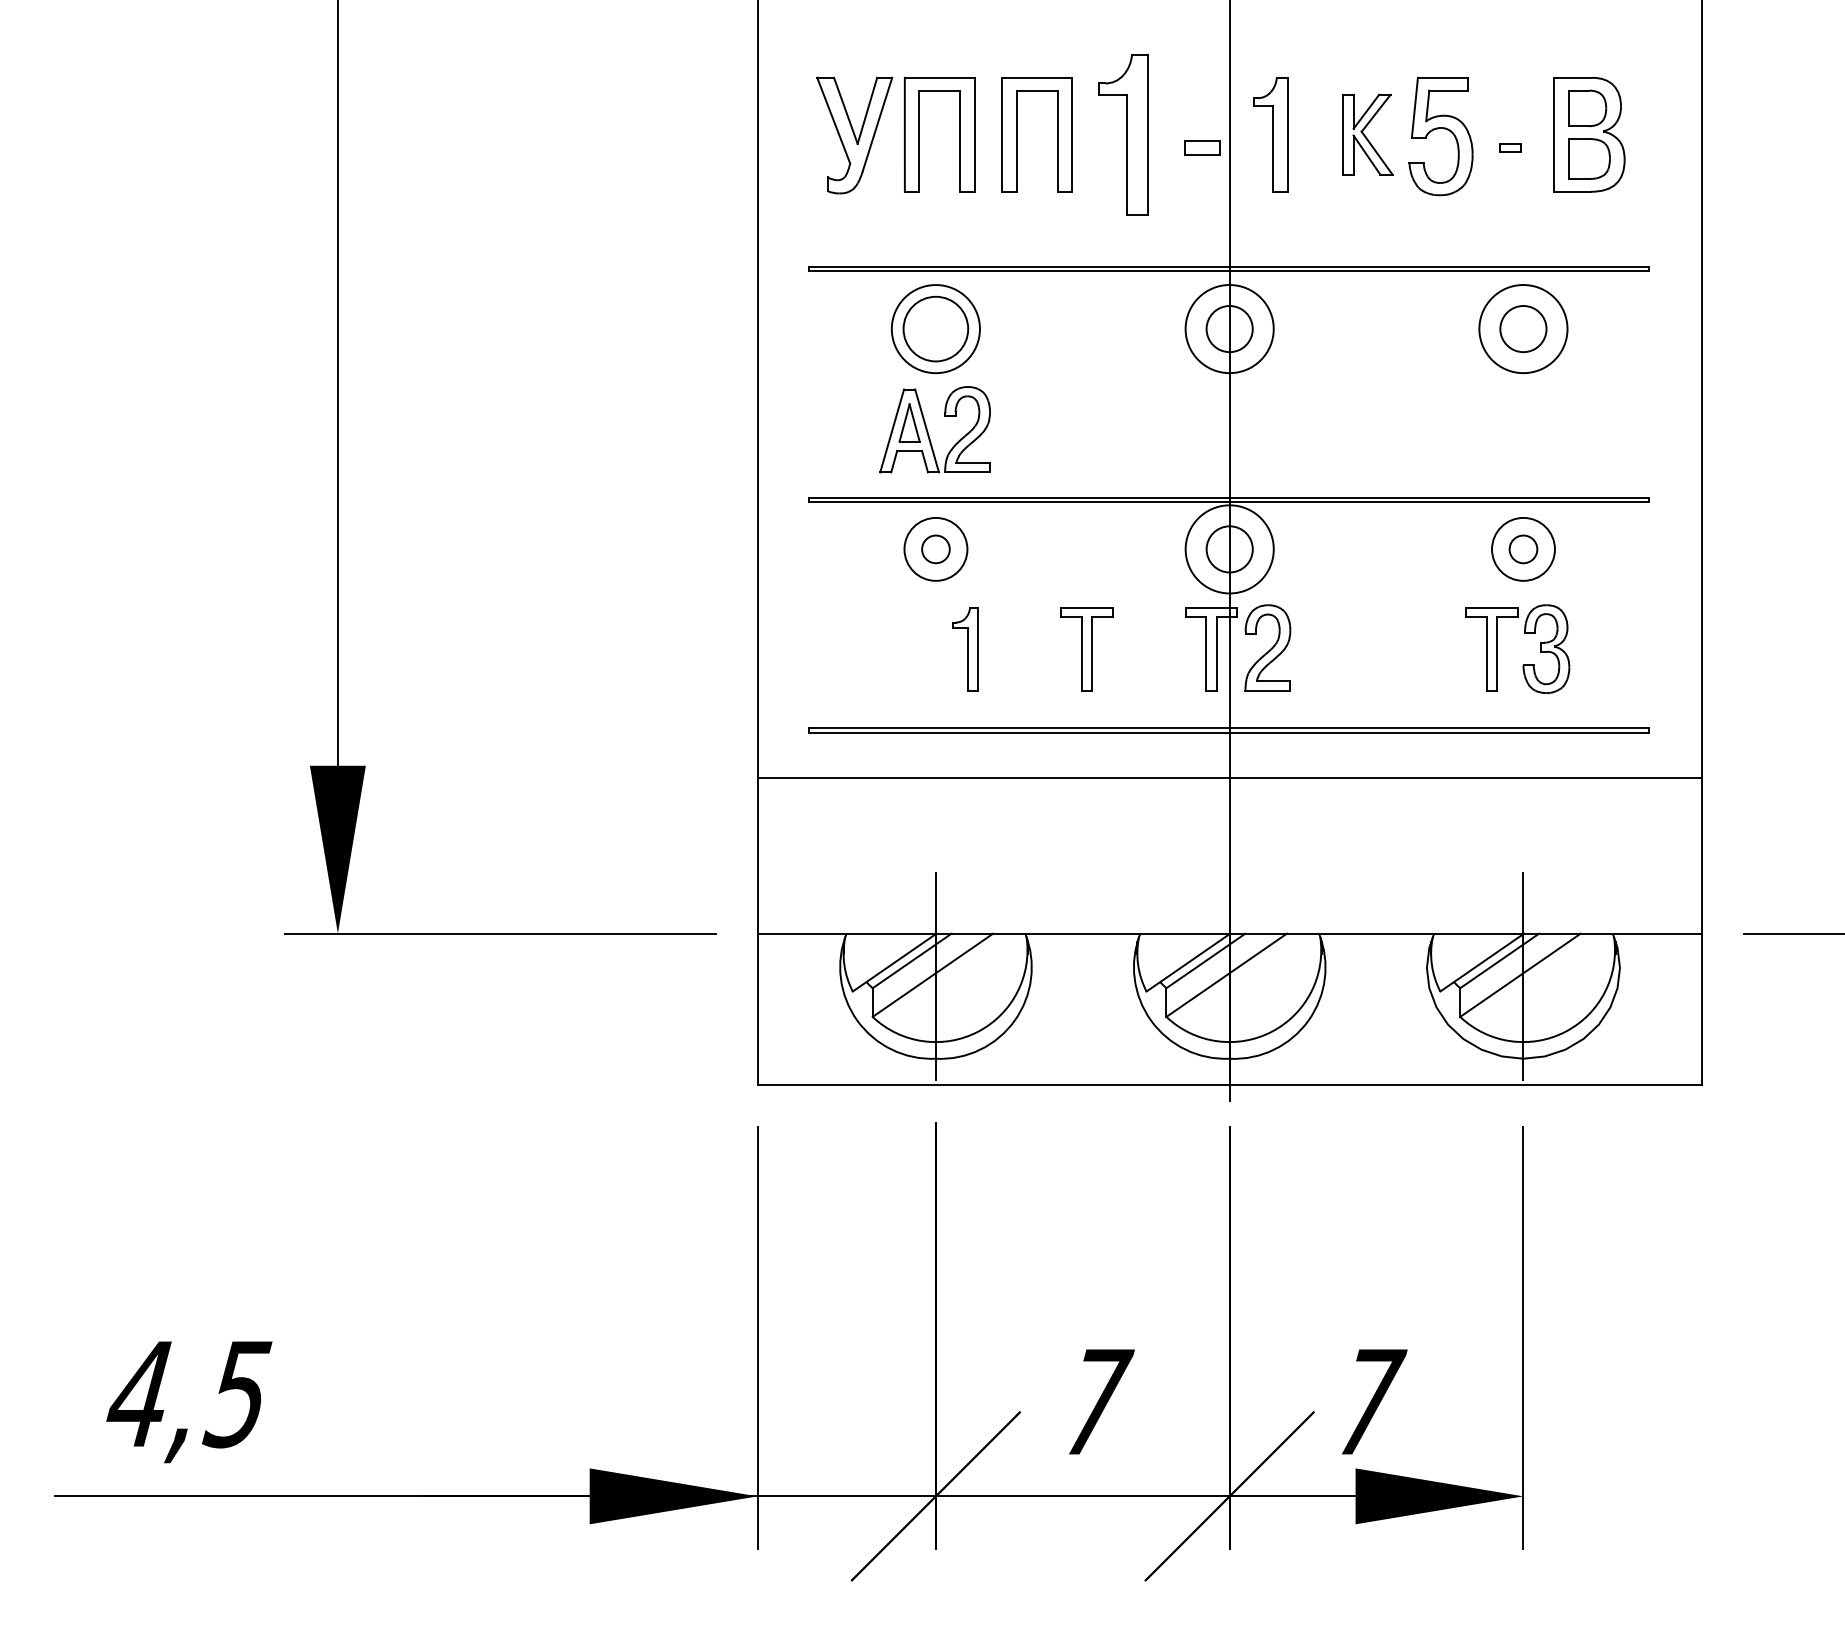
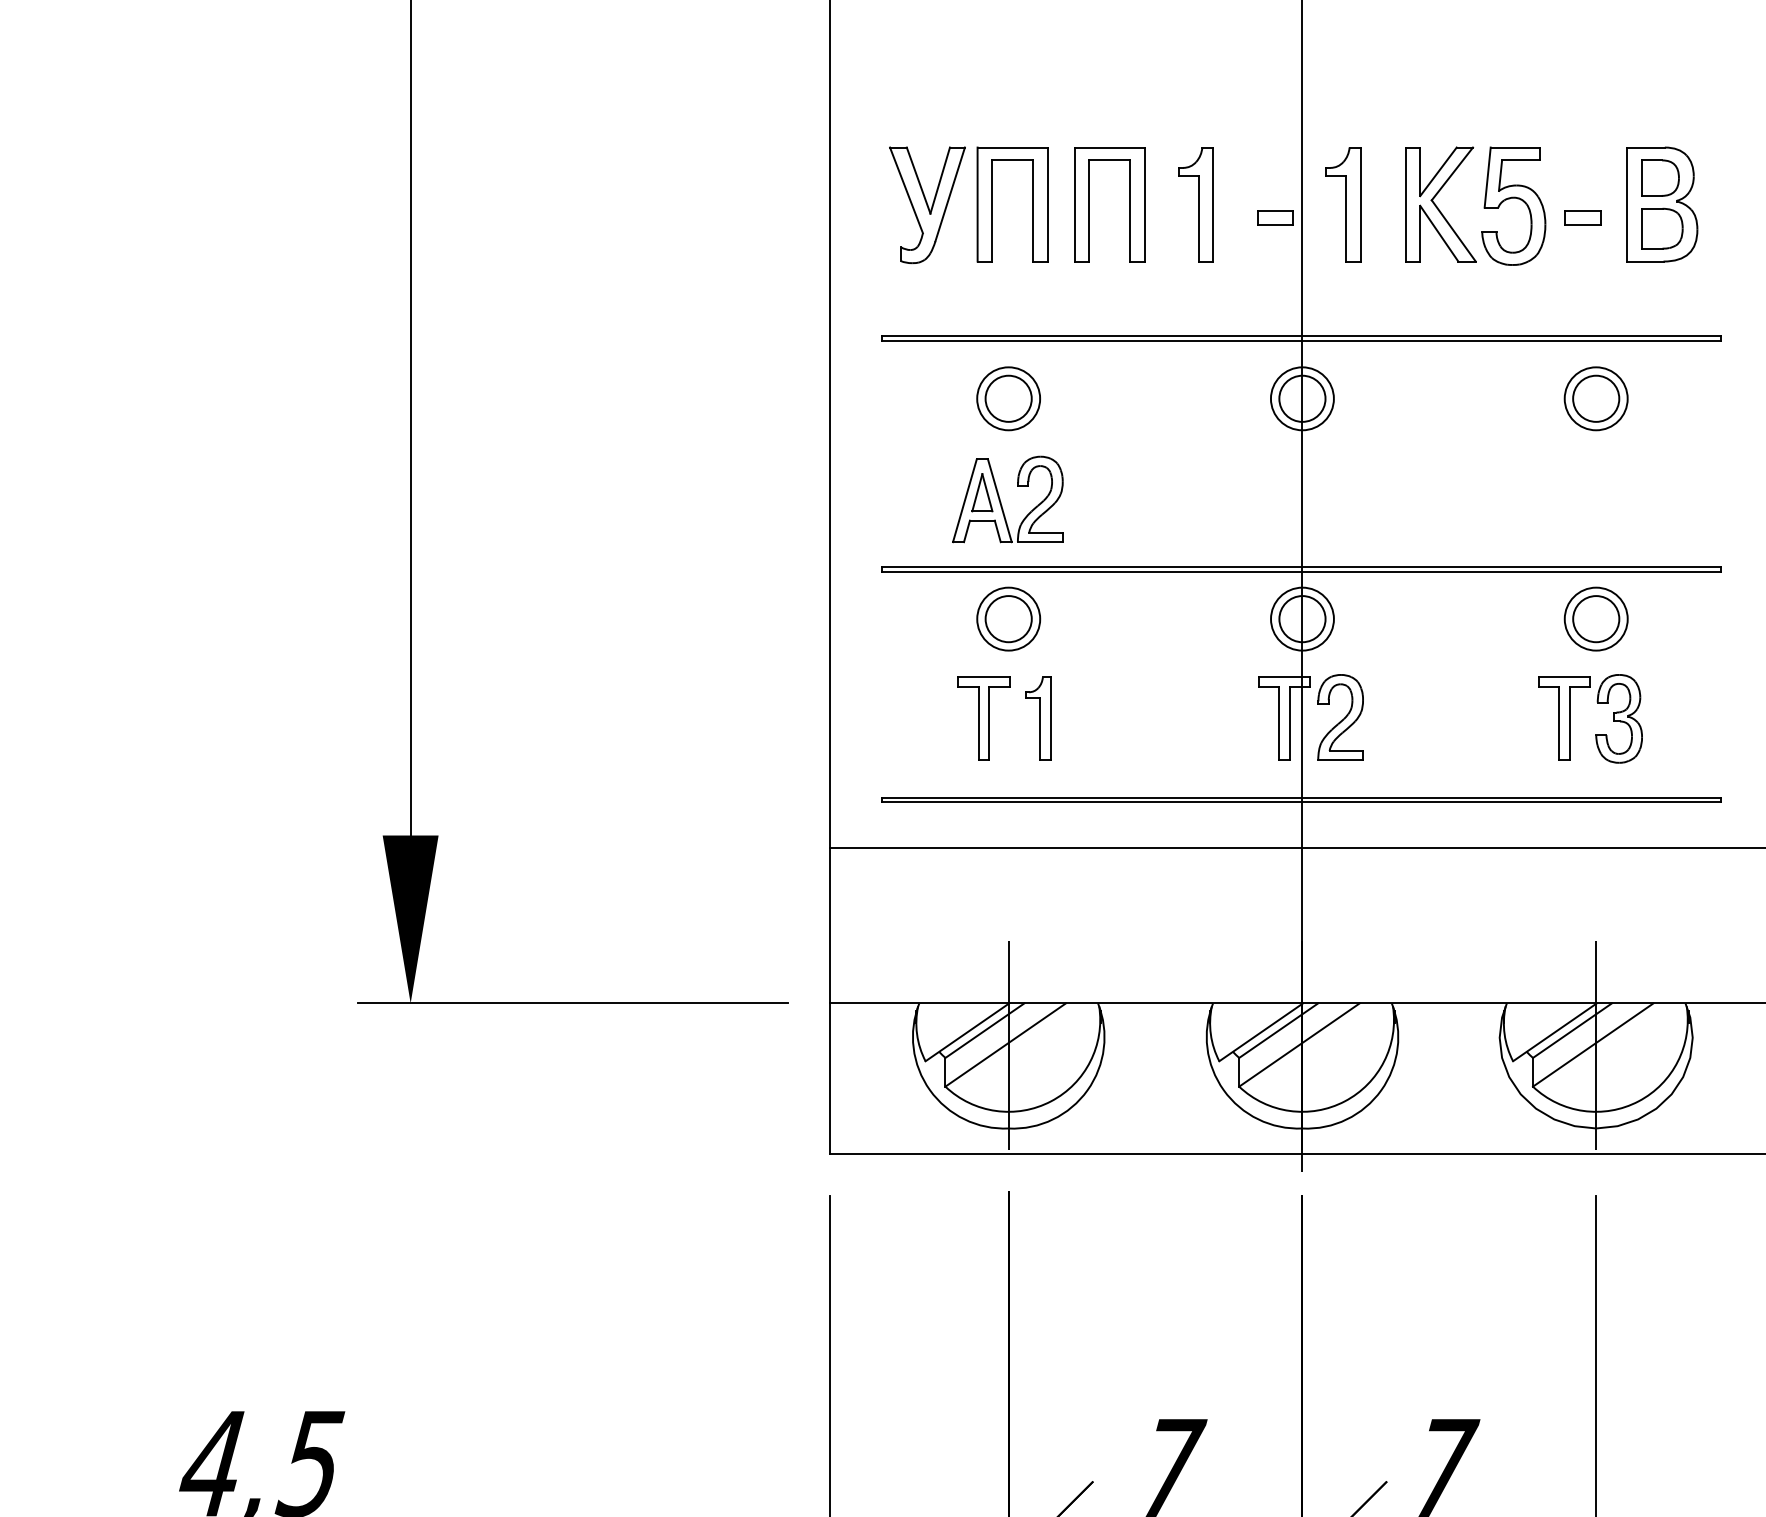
part: (1123, 134) -> (1196, 204), size x0.71
part: (1367, 134) -> (1440, 204), size x1.43
part: (1510, 147) -> (1583, 217), size x1.67
part: (935, 328) -> (1008, 398), size x0.71
circle: (1229, 328) -> (1302, 398), size x0.71
circle: (1522, 328) -> (1595, 398), size x0.71
circle: (1229, 548) -> (1302, 618), size x0.71
circle: (935, 549) -> (1008, 619), size x1.67
circle: (1523, 549) -> (1596, 619), size x1.67
part: (1086, 649) -> (983, 719), moved

